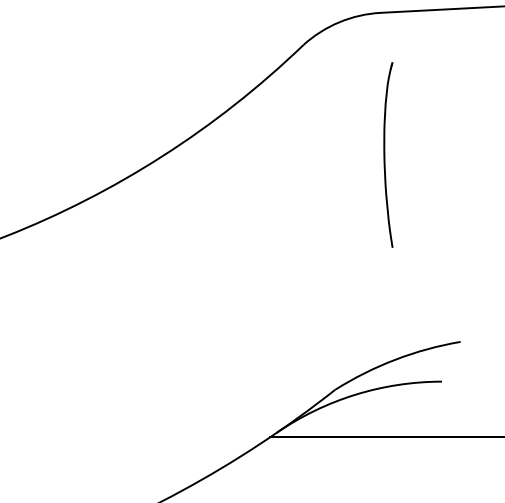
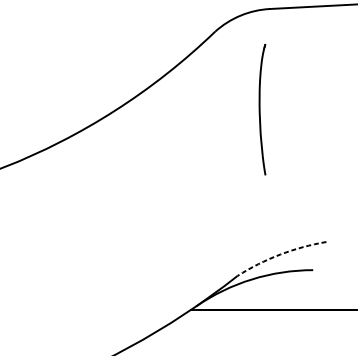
curve: (385, 154) -> (260, 109), moved
arc: (395, 359) -> (280, 254), solid -> dashed

